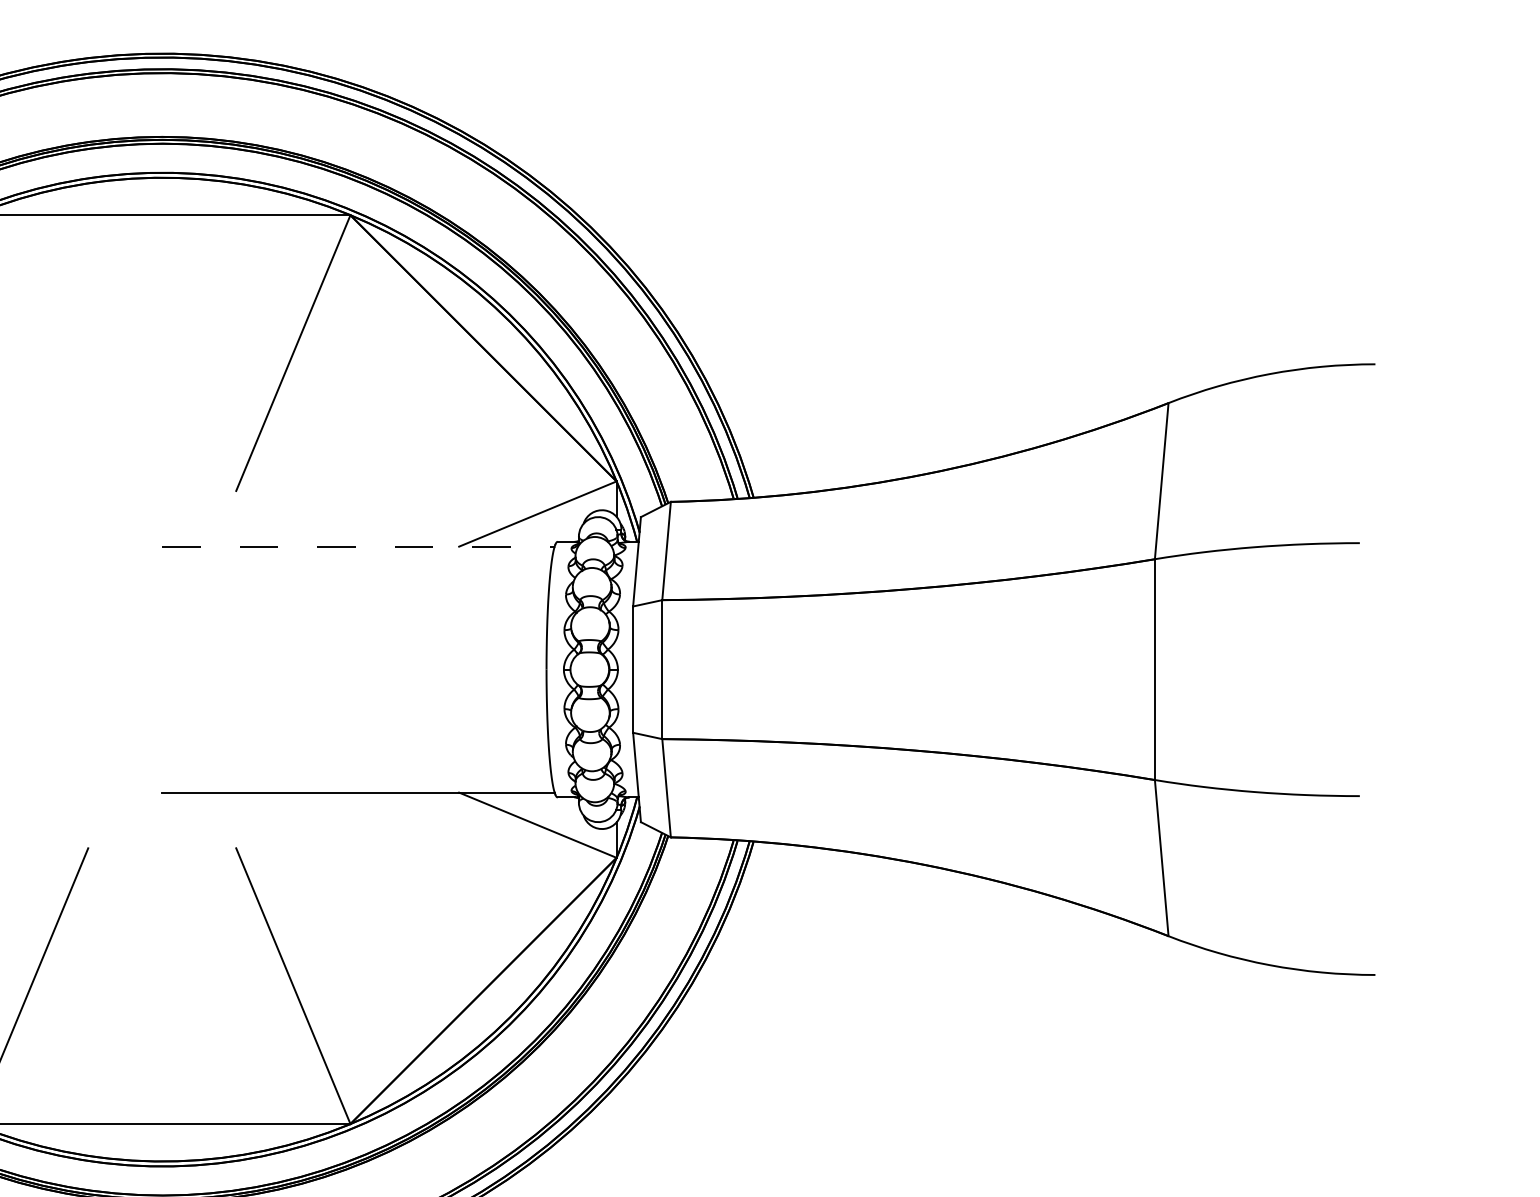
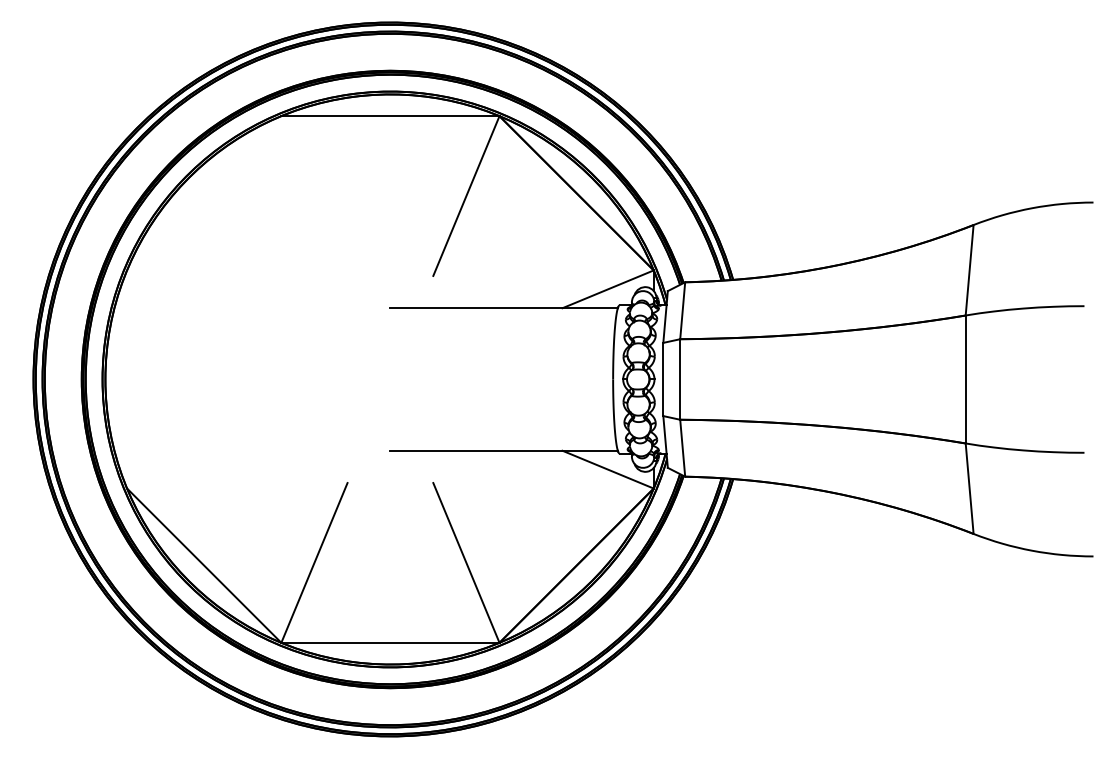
line: (359, 547) -> (504, 308), dashed -> solid

